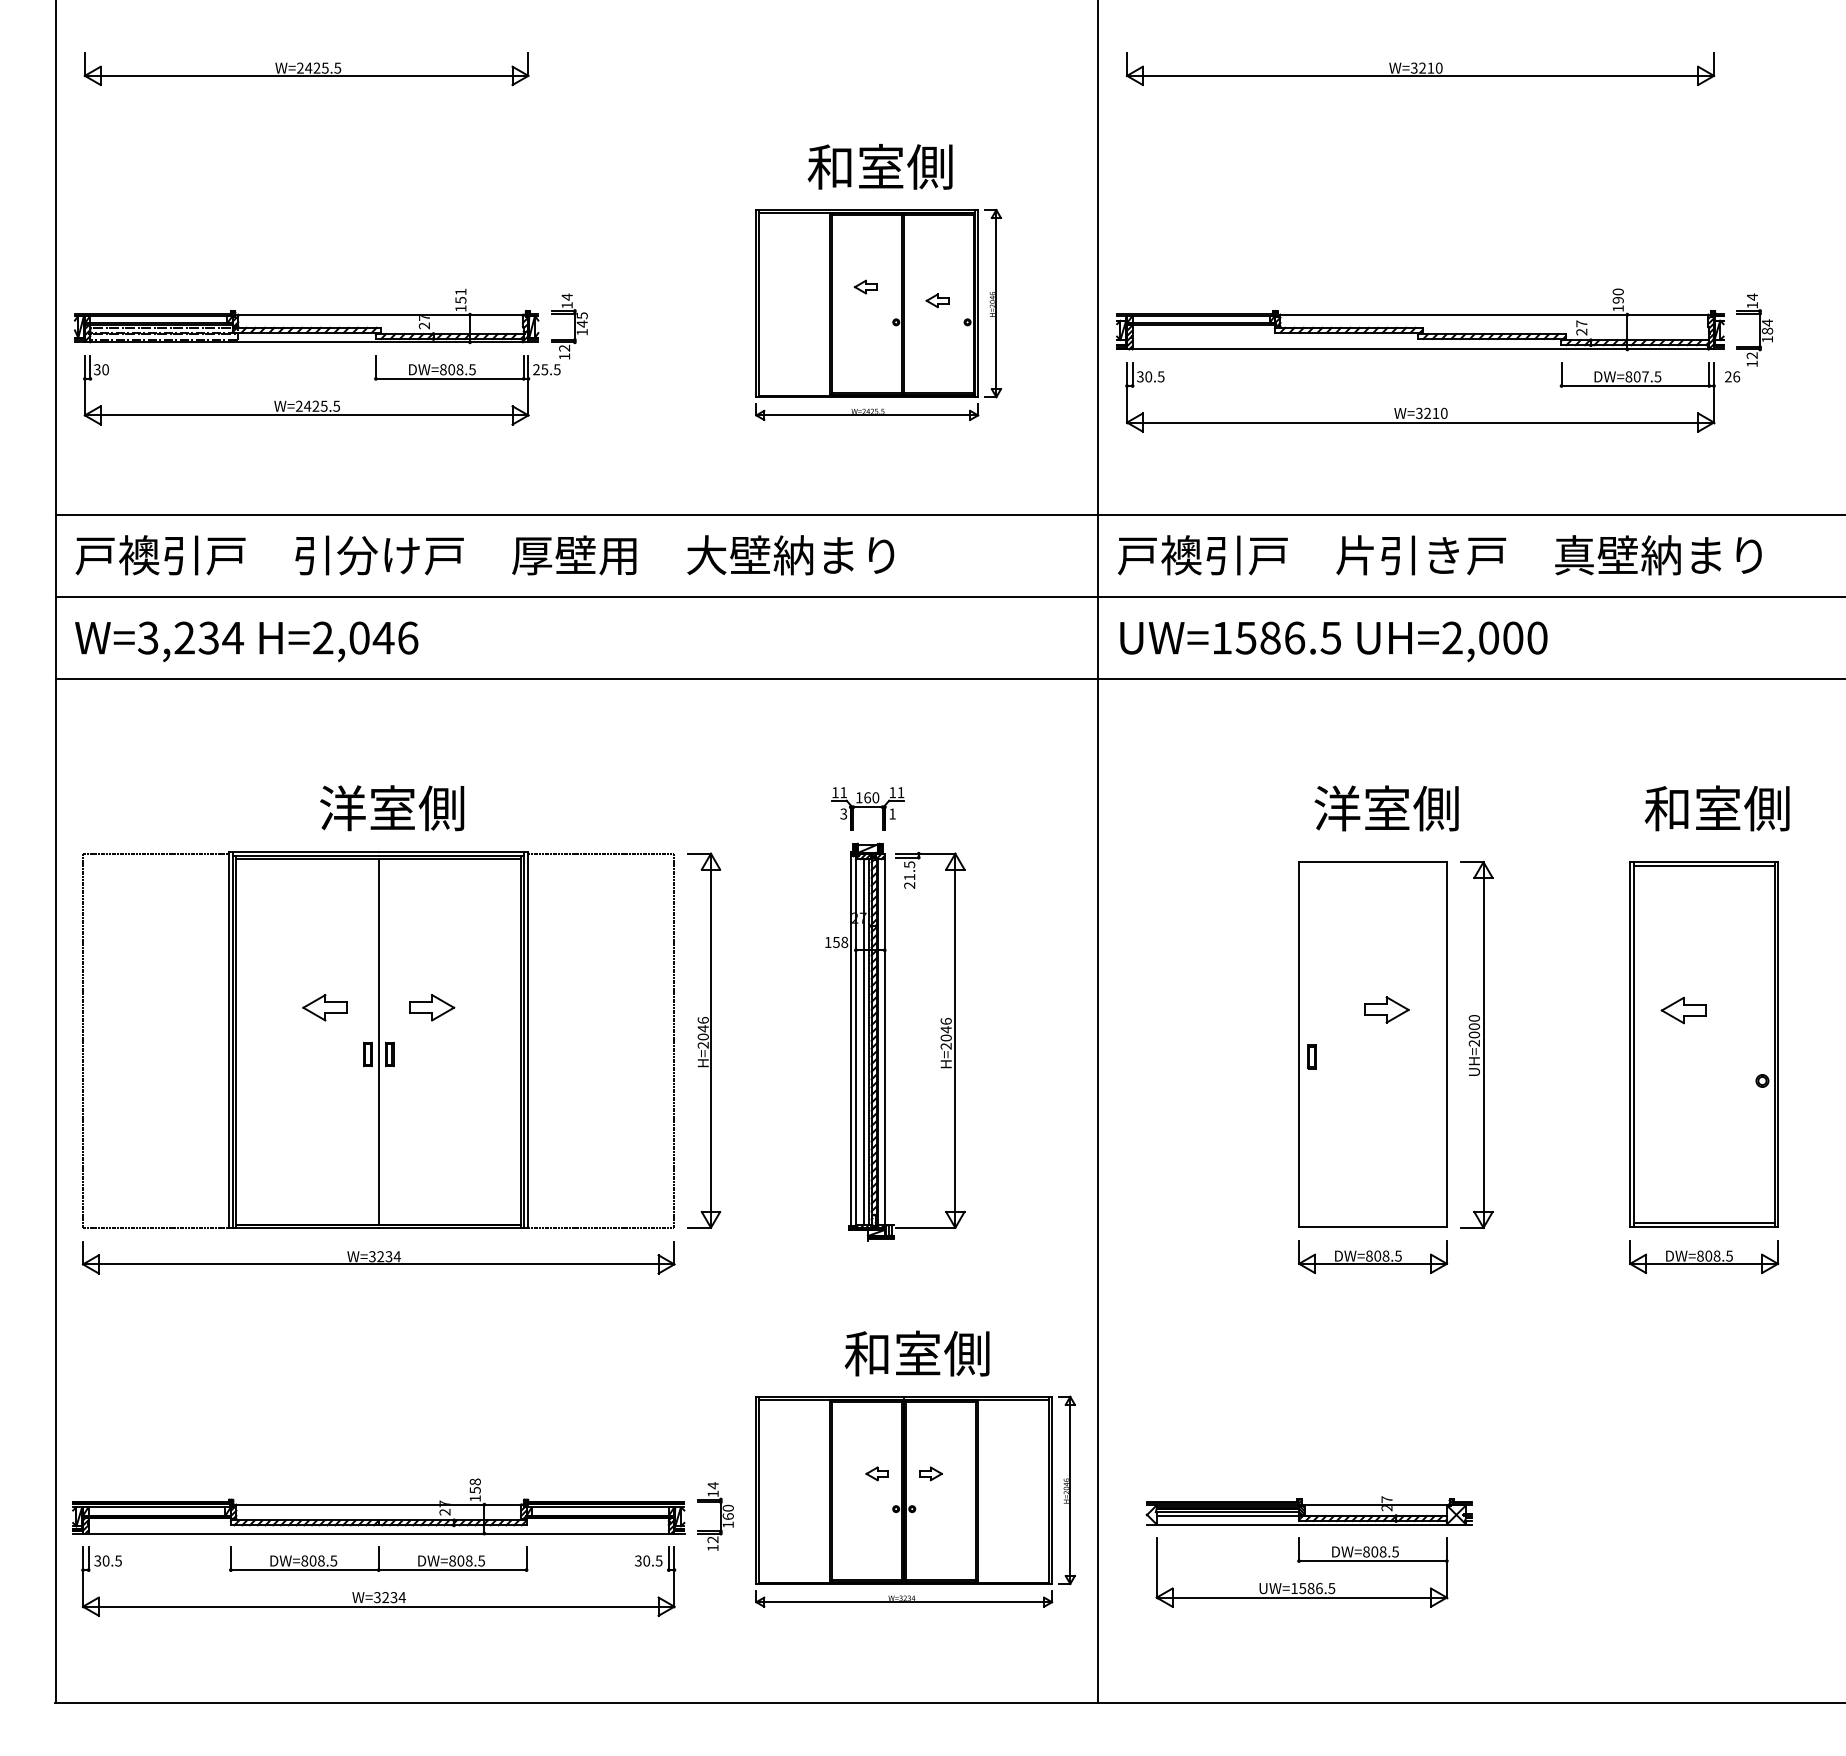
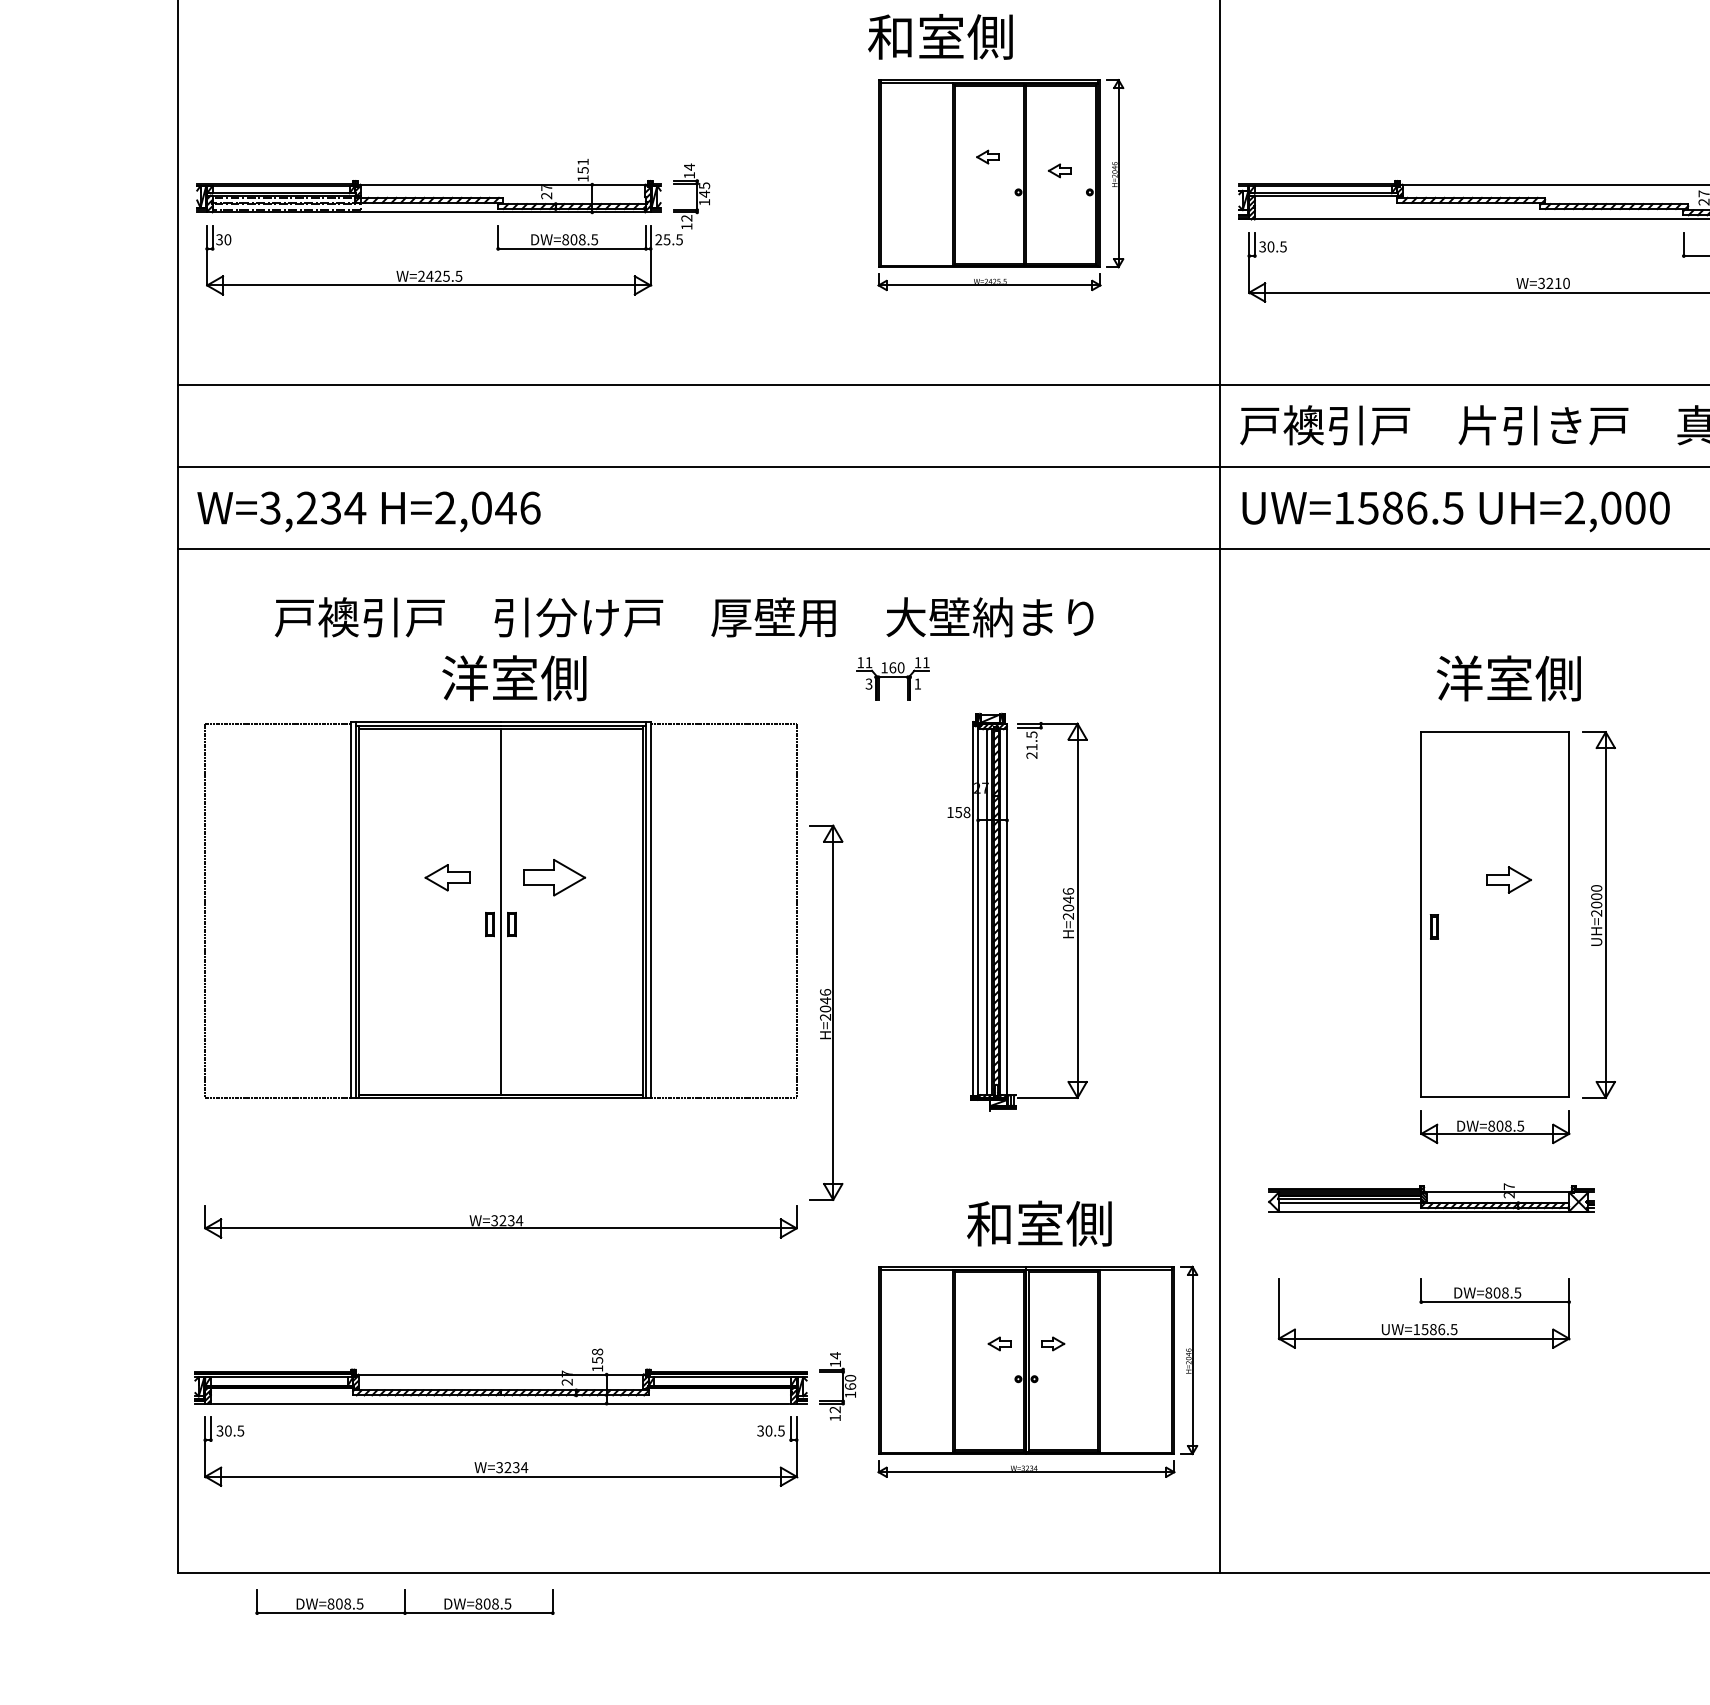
text: (879, 166) -> (939, 36), moved
text: (484, 555) -> (683, 617), moved
part: (867, 808) -> (892, 678), moved
part: (432, 1007) -> (554, 877), size x1.4
part: (704, 1040) -> (826, 1012), moved
part: (378, 1257) -> (500, 1221), moved
part: (1308, 1510) -> (1430, 1197), moved
part: (378, 1558) -> (404, 1601), moved
part: (1300, 1562) -> (1422, 1303), moved

